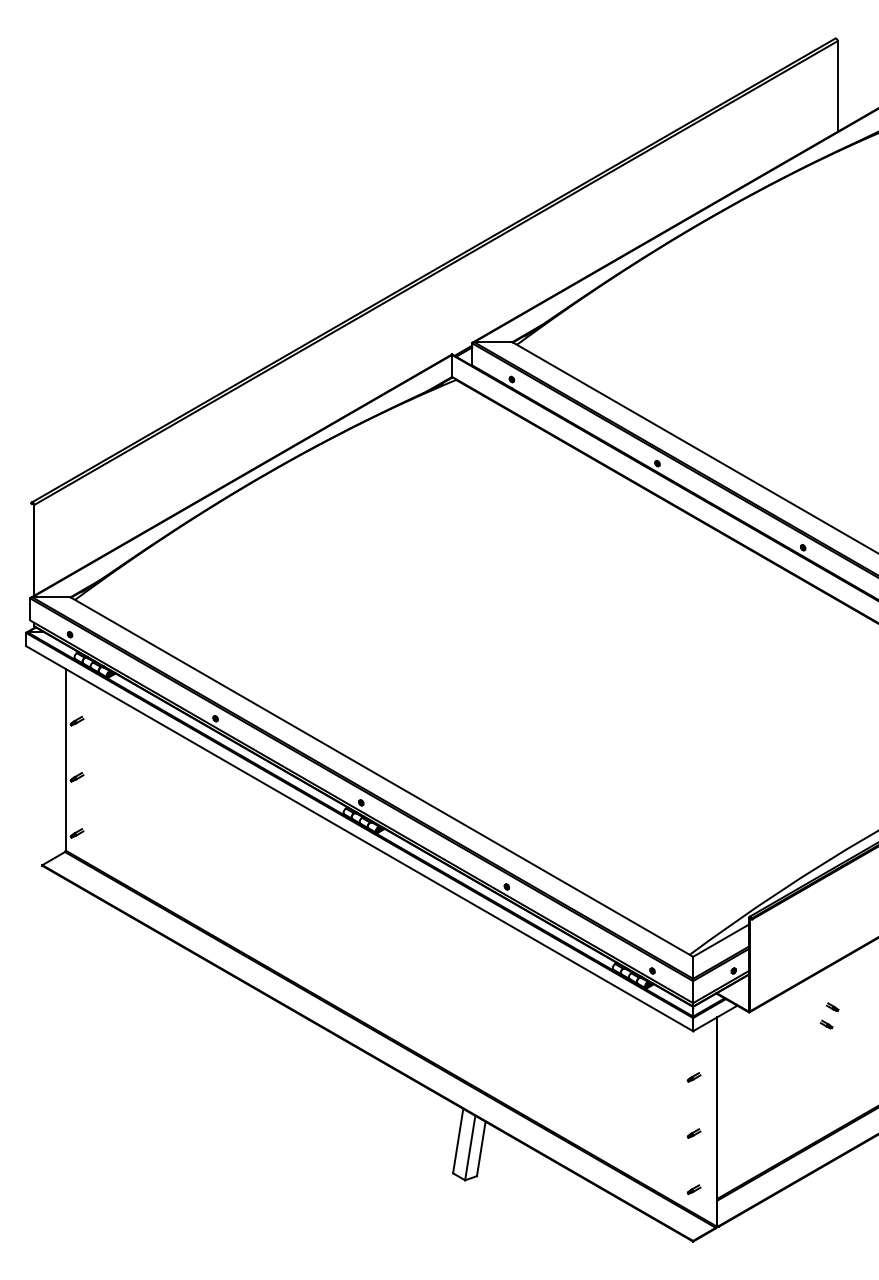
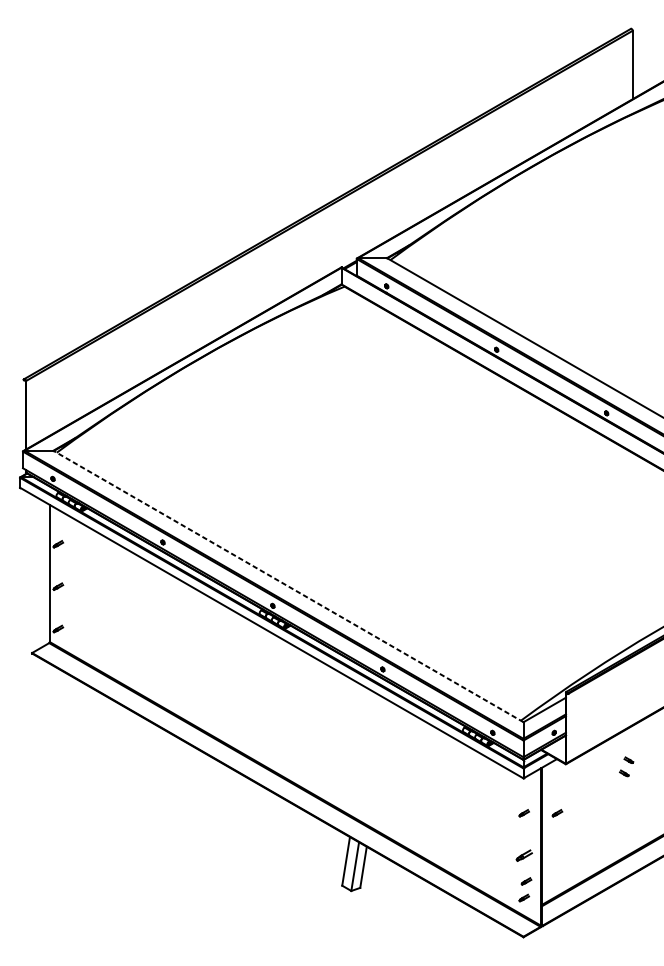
line: (381, 776) -> (288, 586), solid -> dashed
part: (737, 1077) -> (557, 813), added
part: (693, 1133) -> (523, 855), size x1.6
part: (697, 1167) -> (526, 881), added

